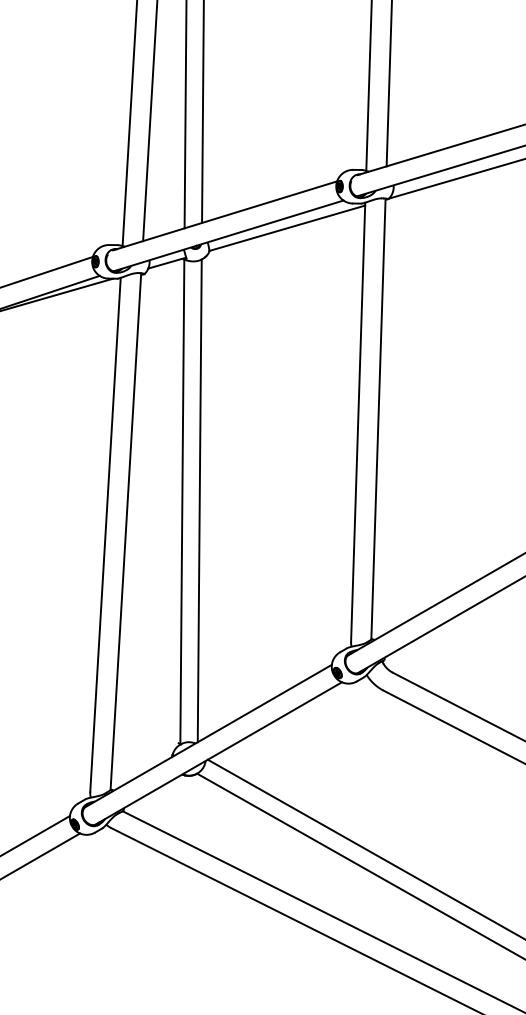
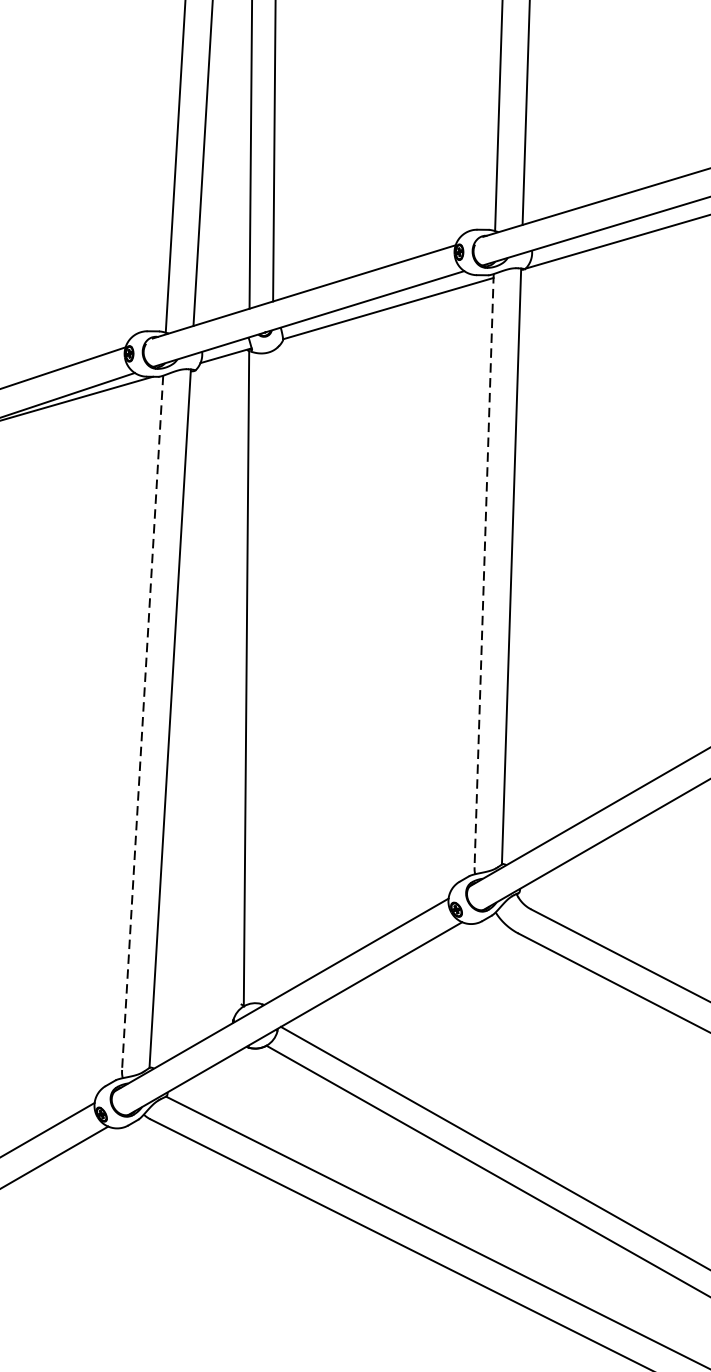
line: (358, 422) -> (484, 571), solid -> dashed
line: (199, 500) -> (269, 676), removed
line: (105, 535) -> (142, 723), solid -> dashed

